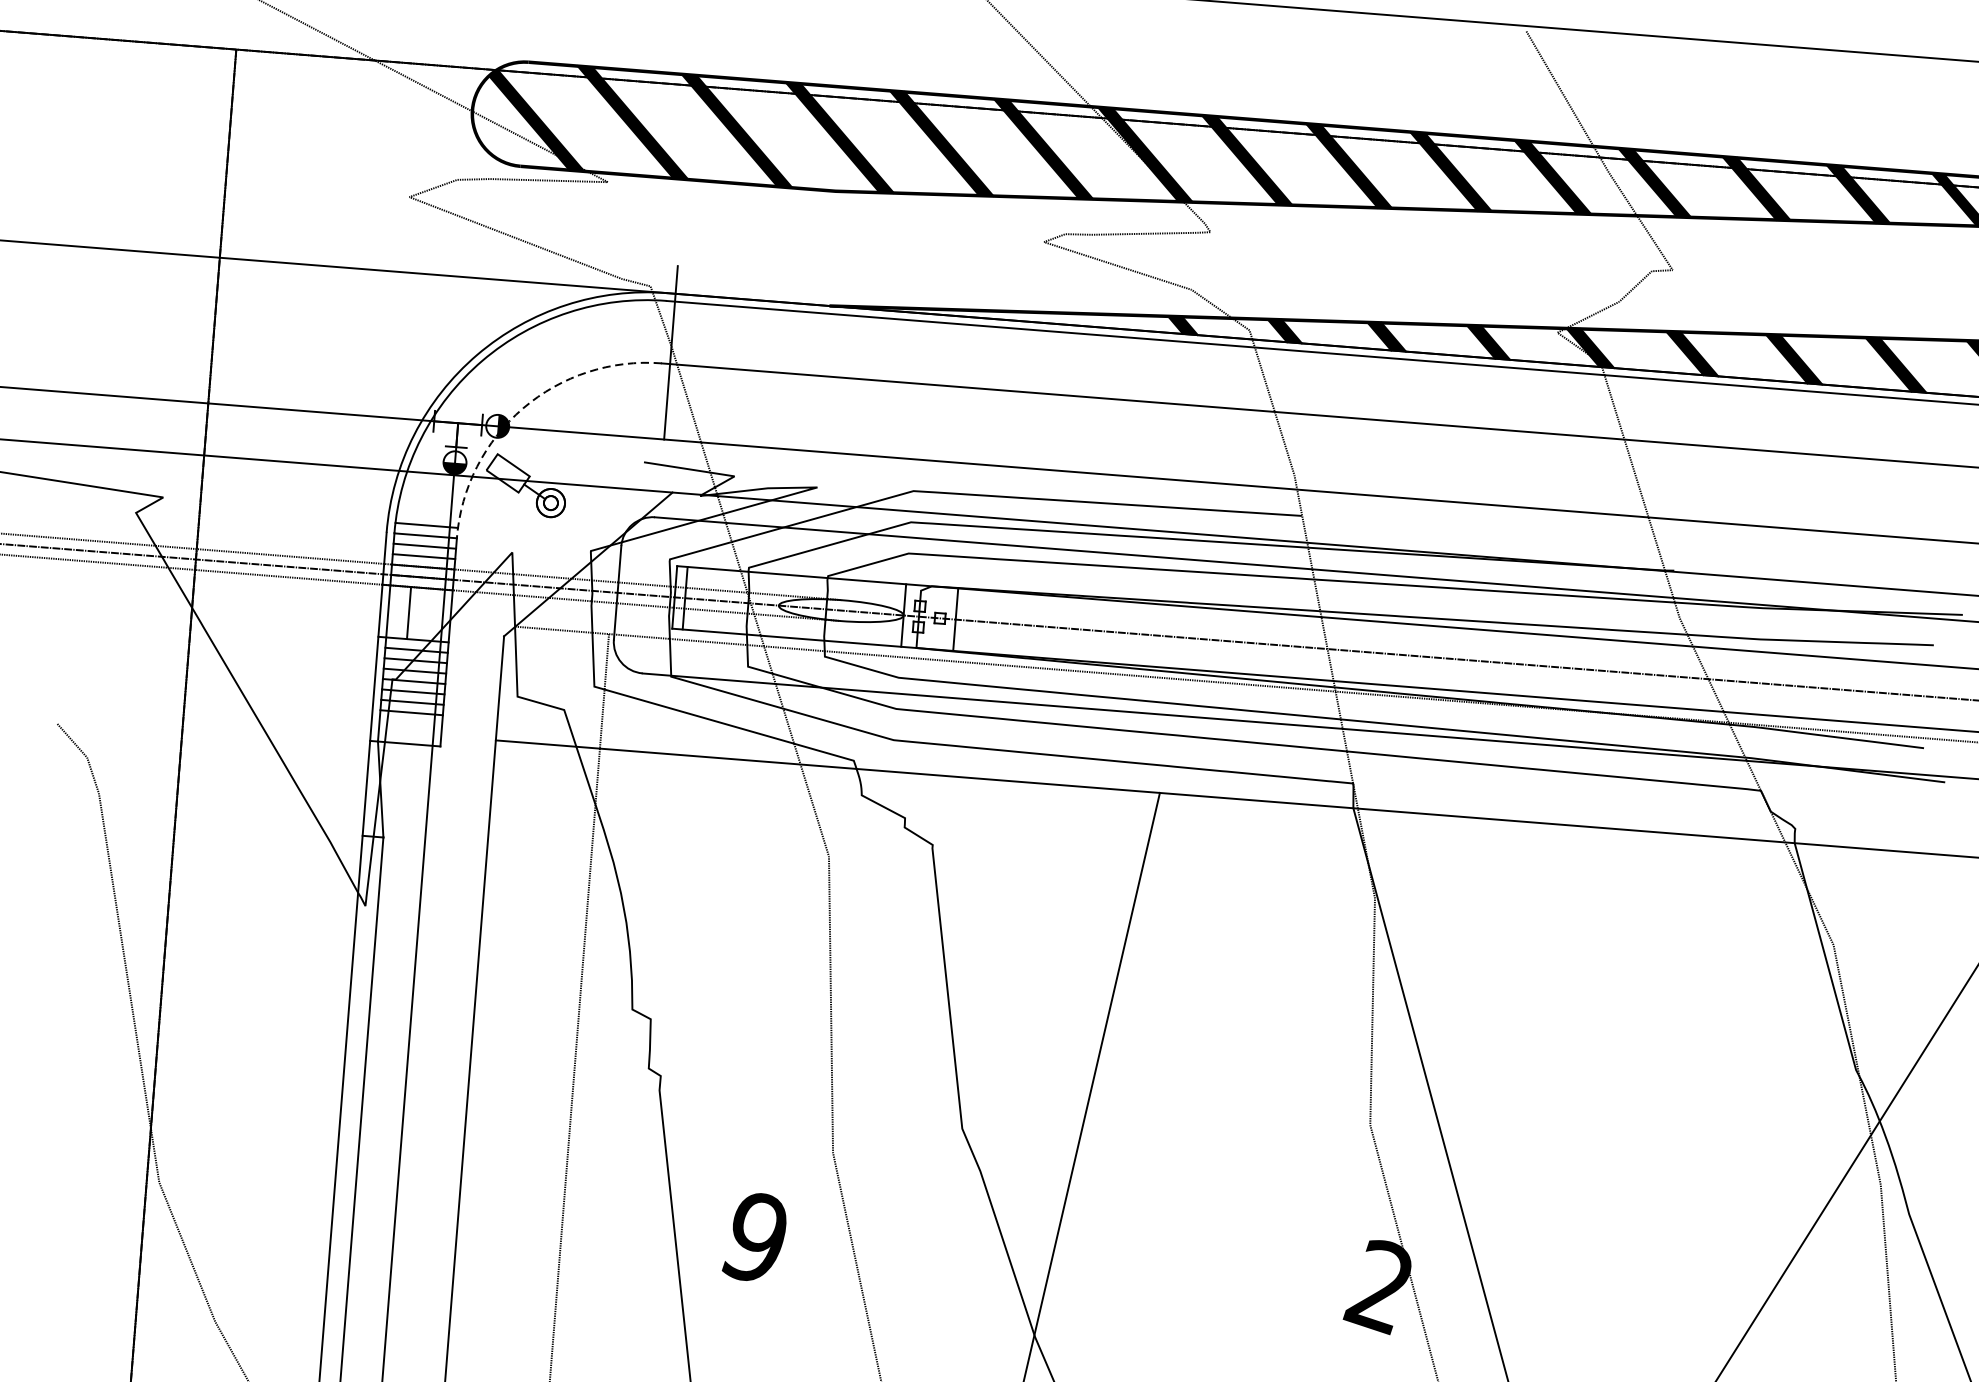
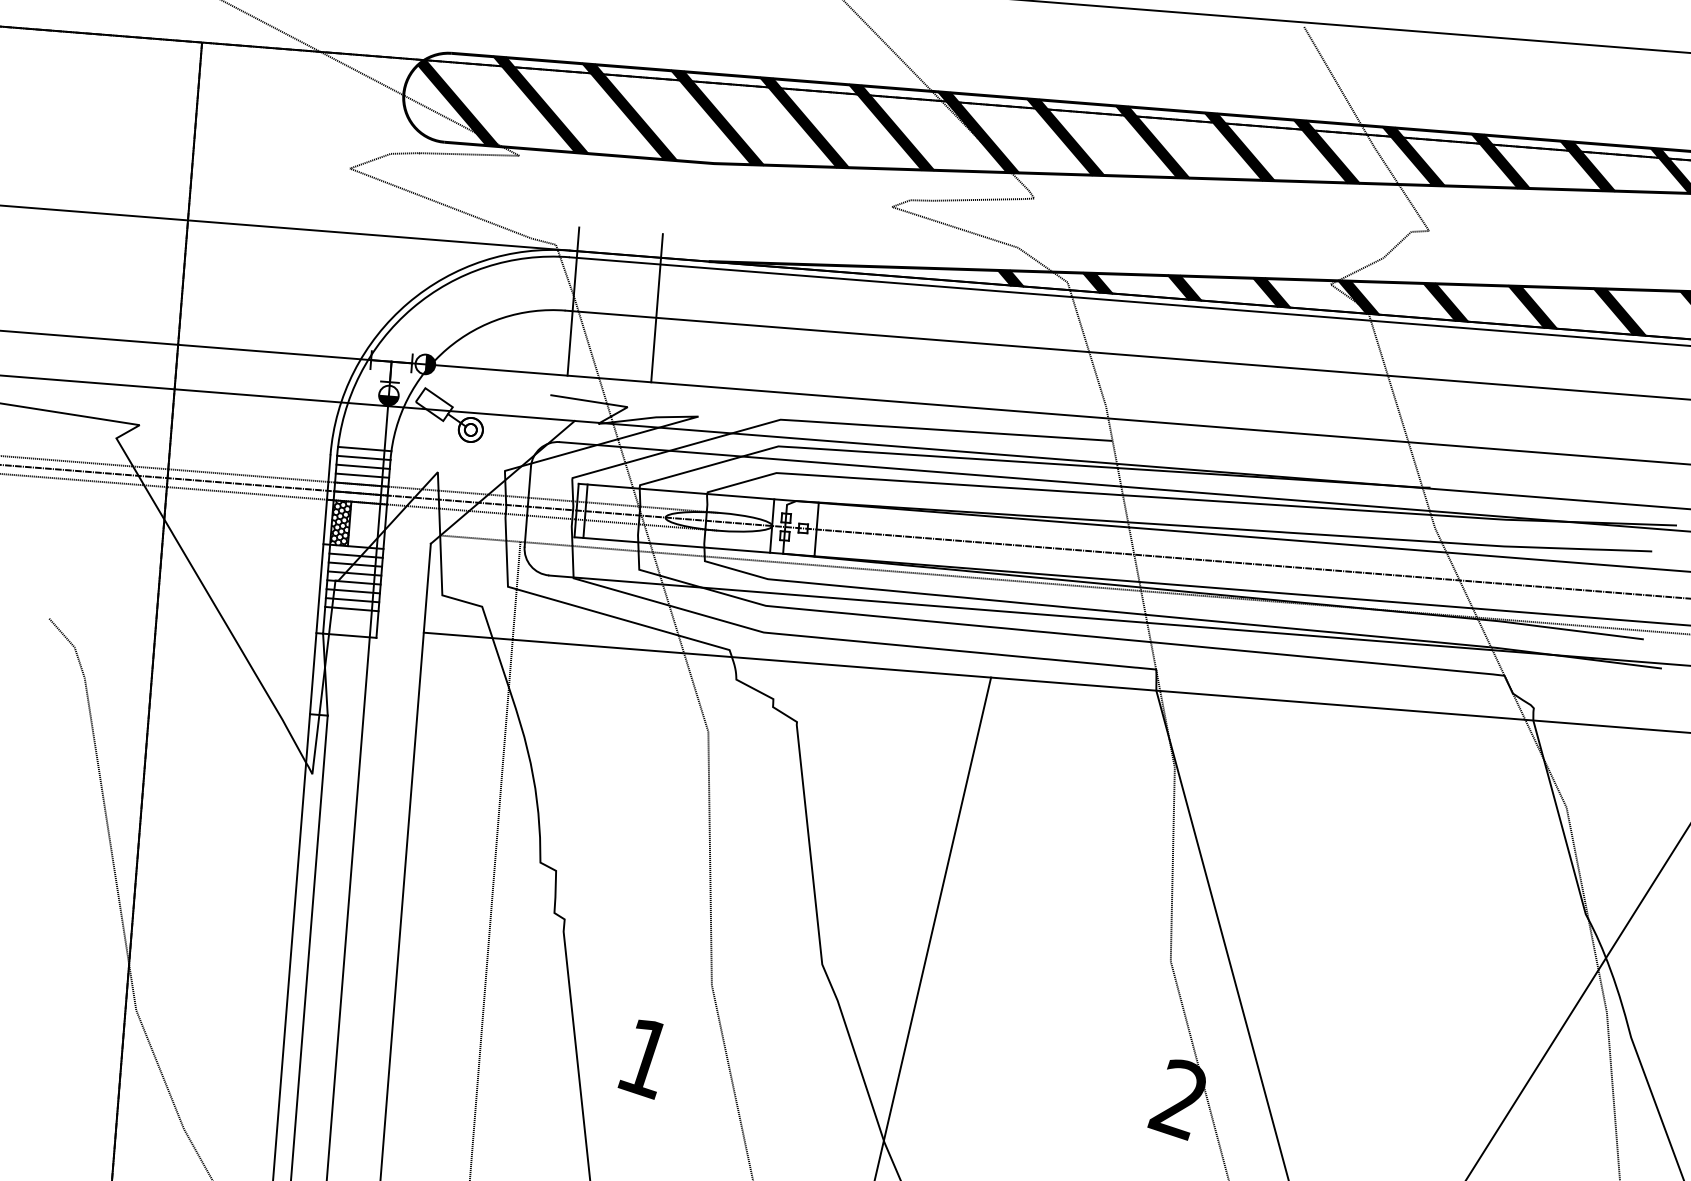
line: (768, 360) -> (656, 308), added
arc: (523, 408) -> (447, 349), dashed -> solid
hatch: (398, 611) -> (340, 522), added
text: (753, 1240) -> (643, 1059), 9 -> 1

